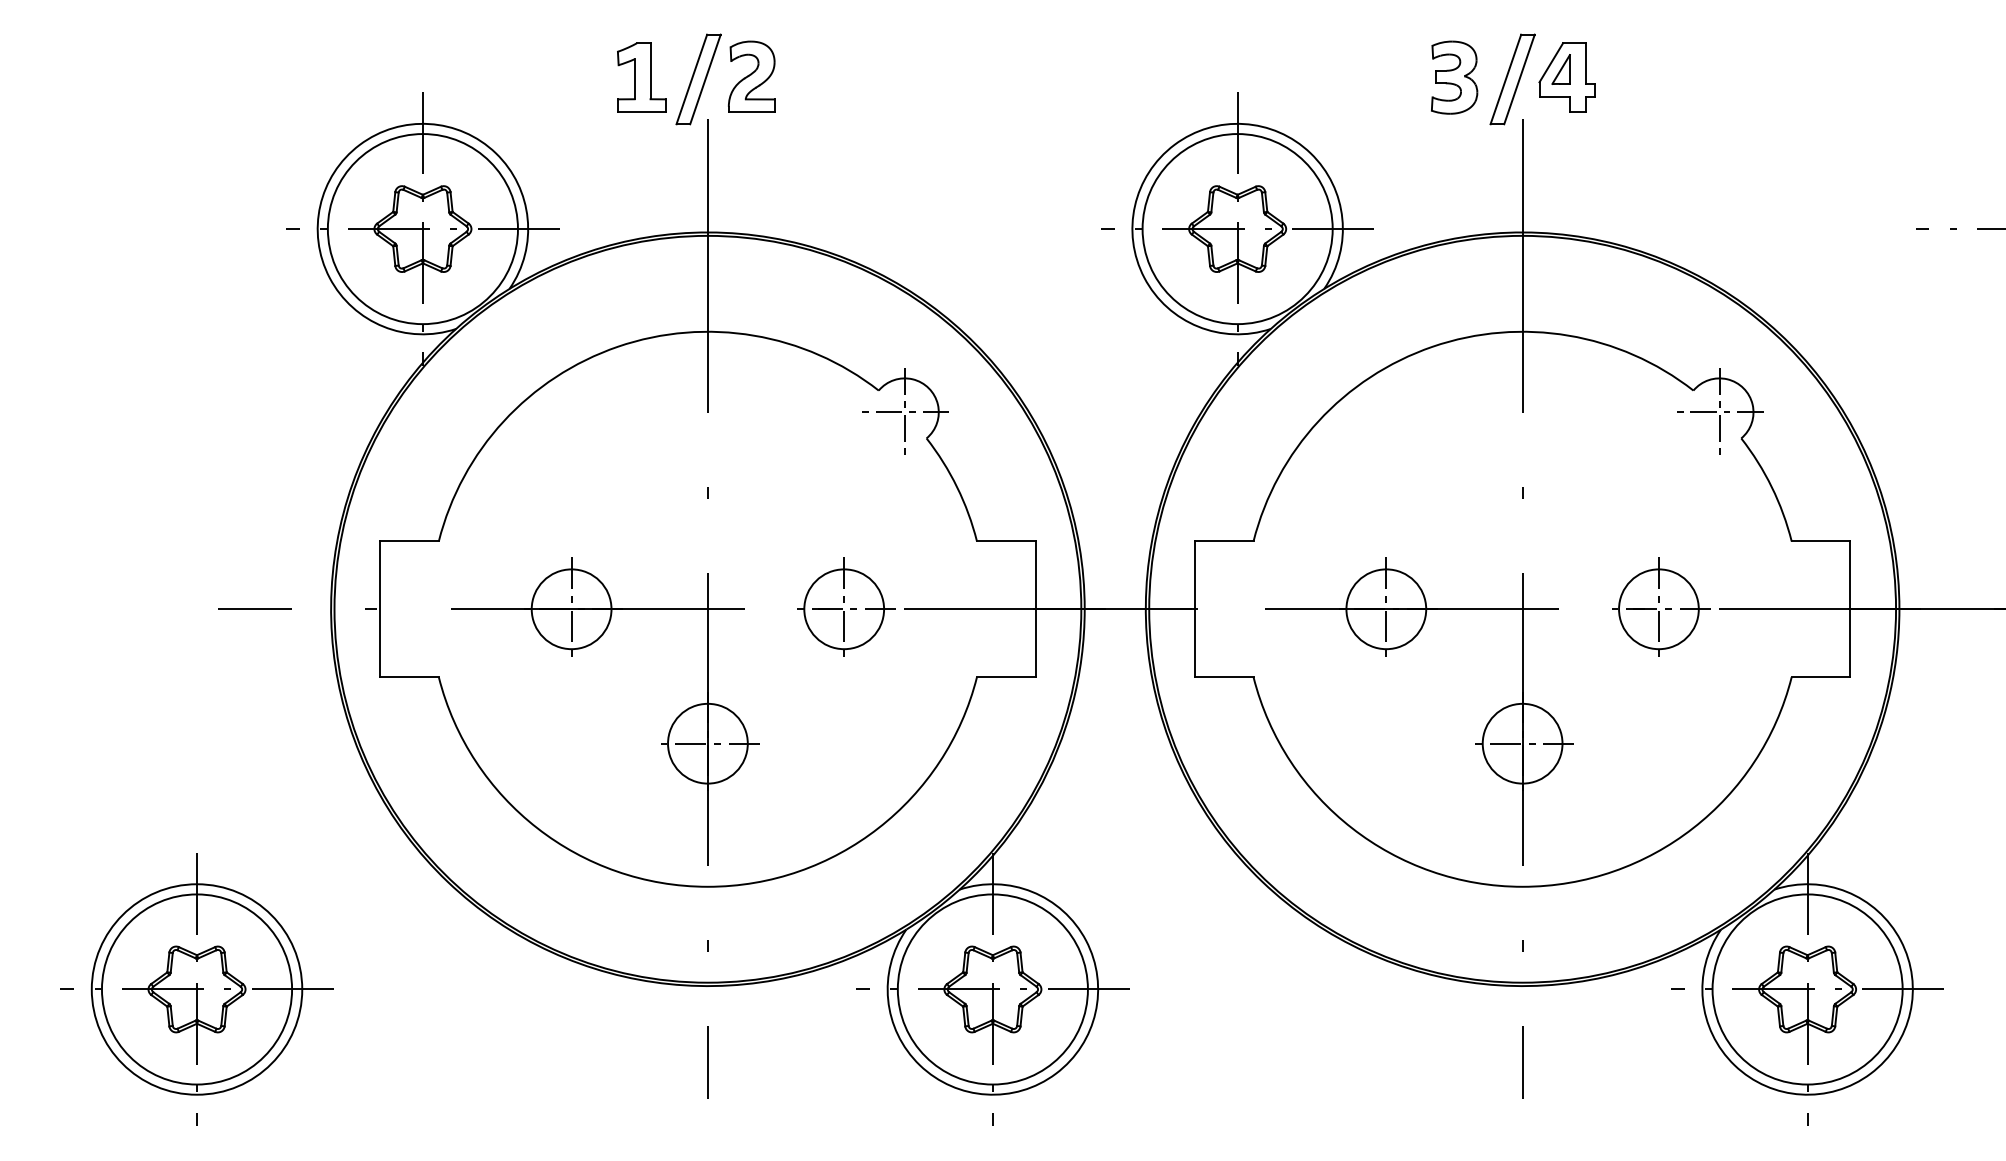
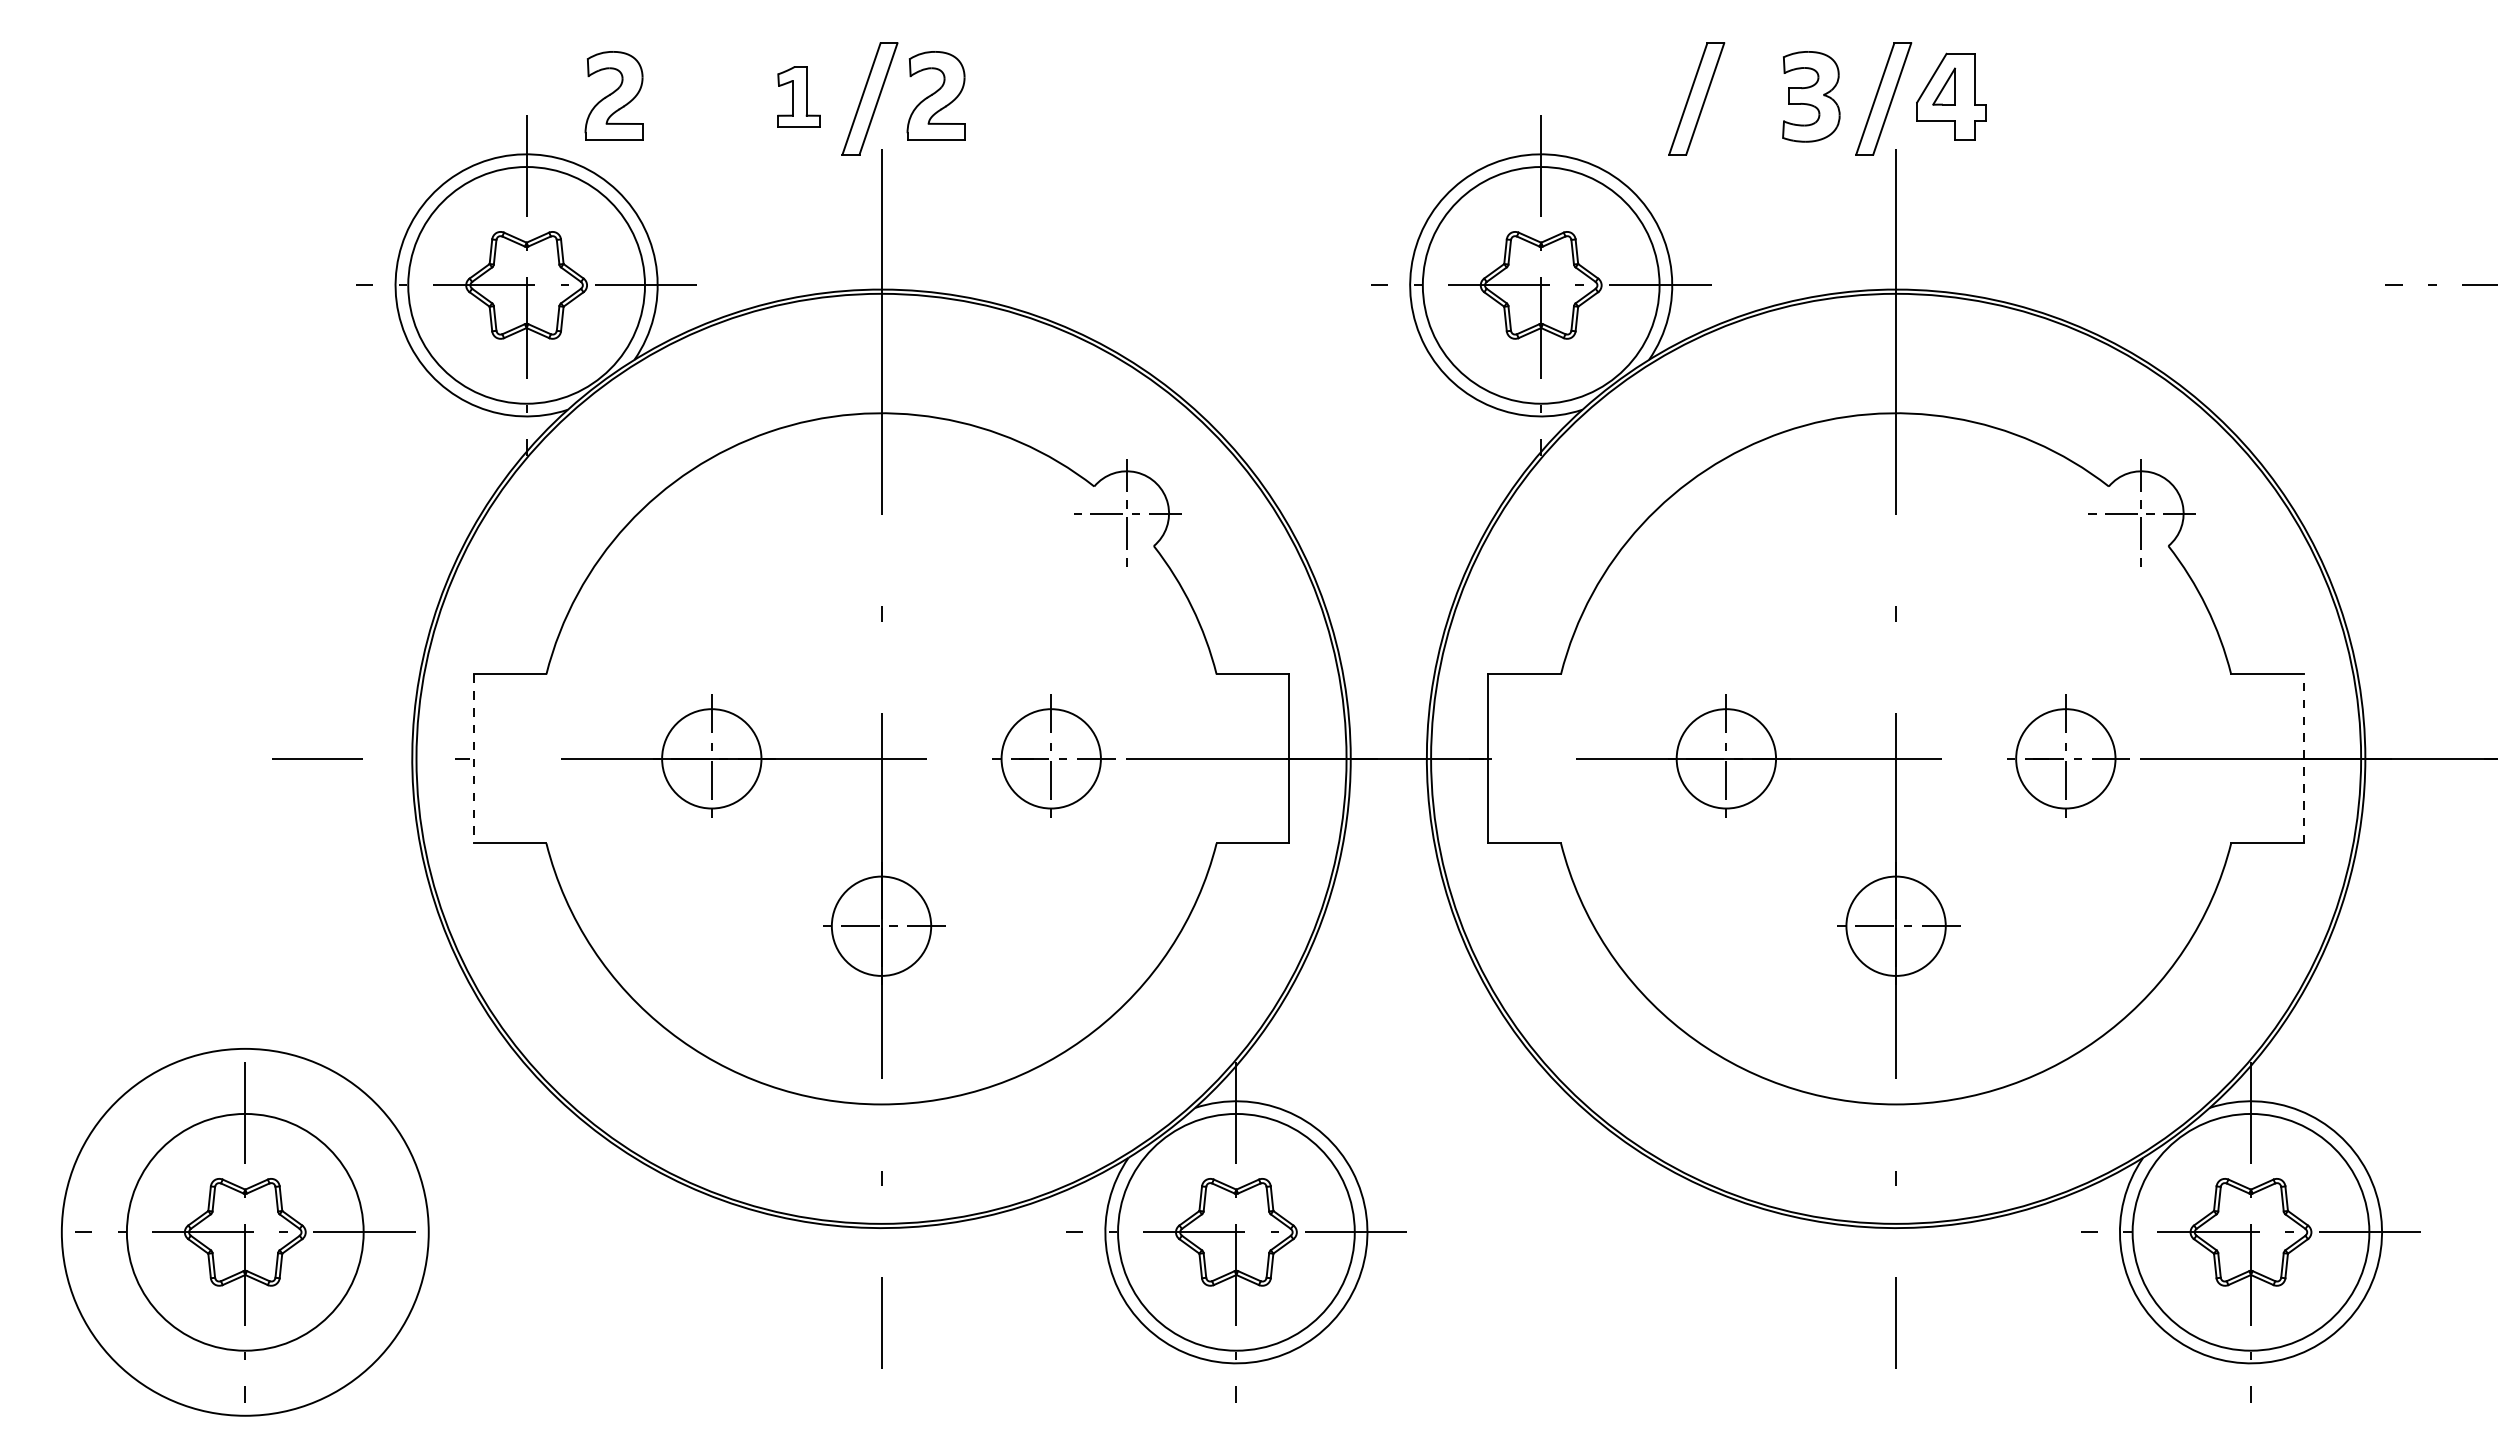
part: (492, 76) -> (613, 95), added
part: (641, 77) -> (798, 96), size x0.7
part: (1362, 79) -> (1696, 98), added
line: (380, 609) -> (473, 758), solid -> dashed
line: (1850, 609) -> (2304, 758), solid -> dashed
circle: (197, 989) -> (245, 1232), size x1.4

